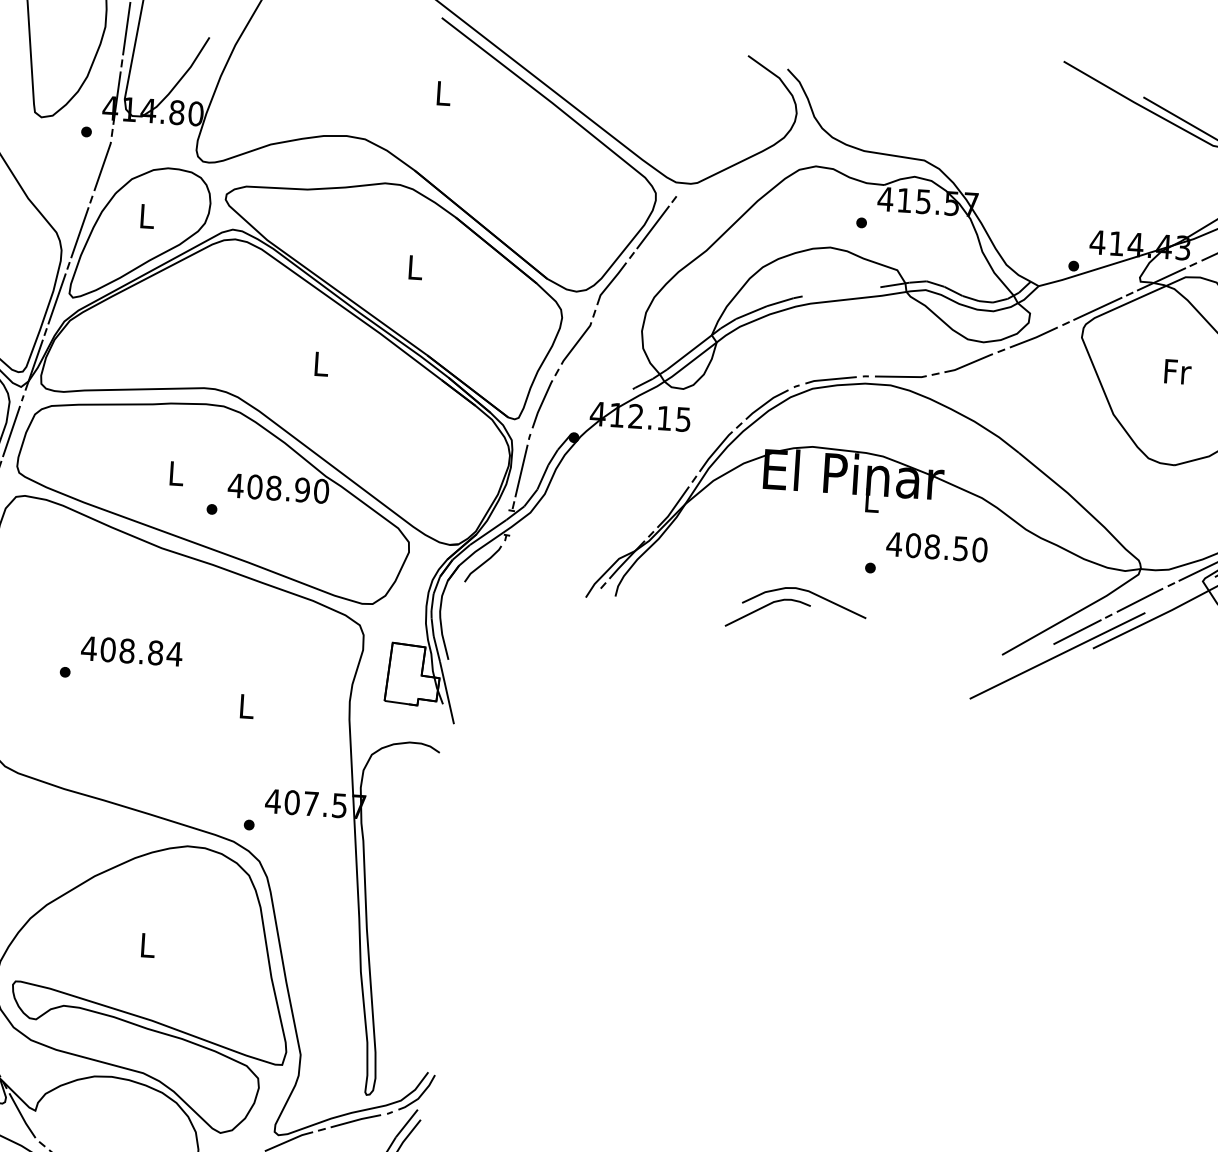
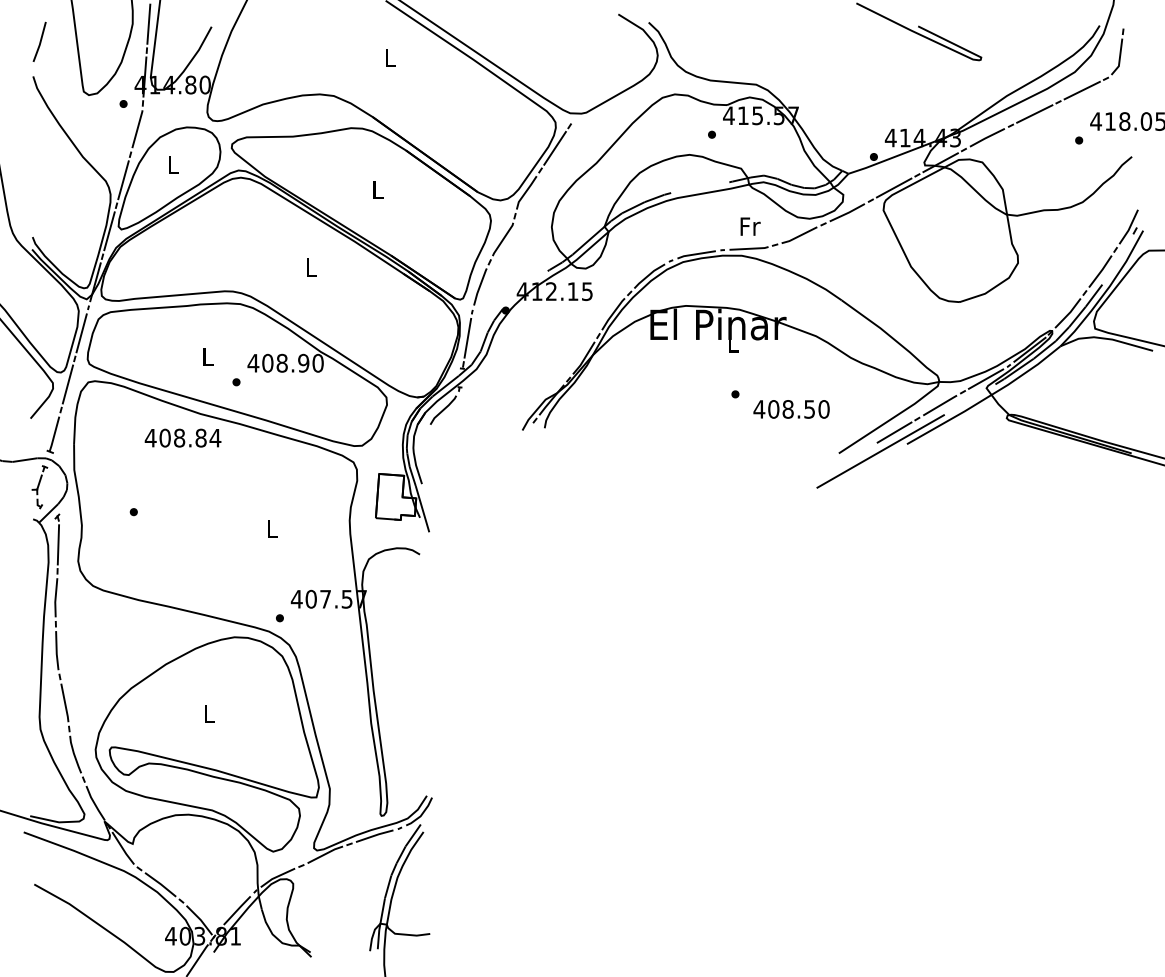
text: (1177, 371) -> (750, 226), moved
text: (936, 547) -> (791, 409), moved
part: (796, 608) -> (681, 428), removed
text: (131, 650) -> (182, 437), moved

